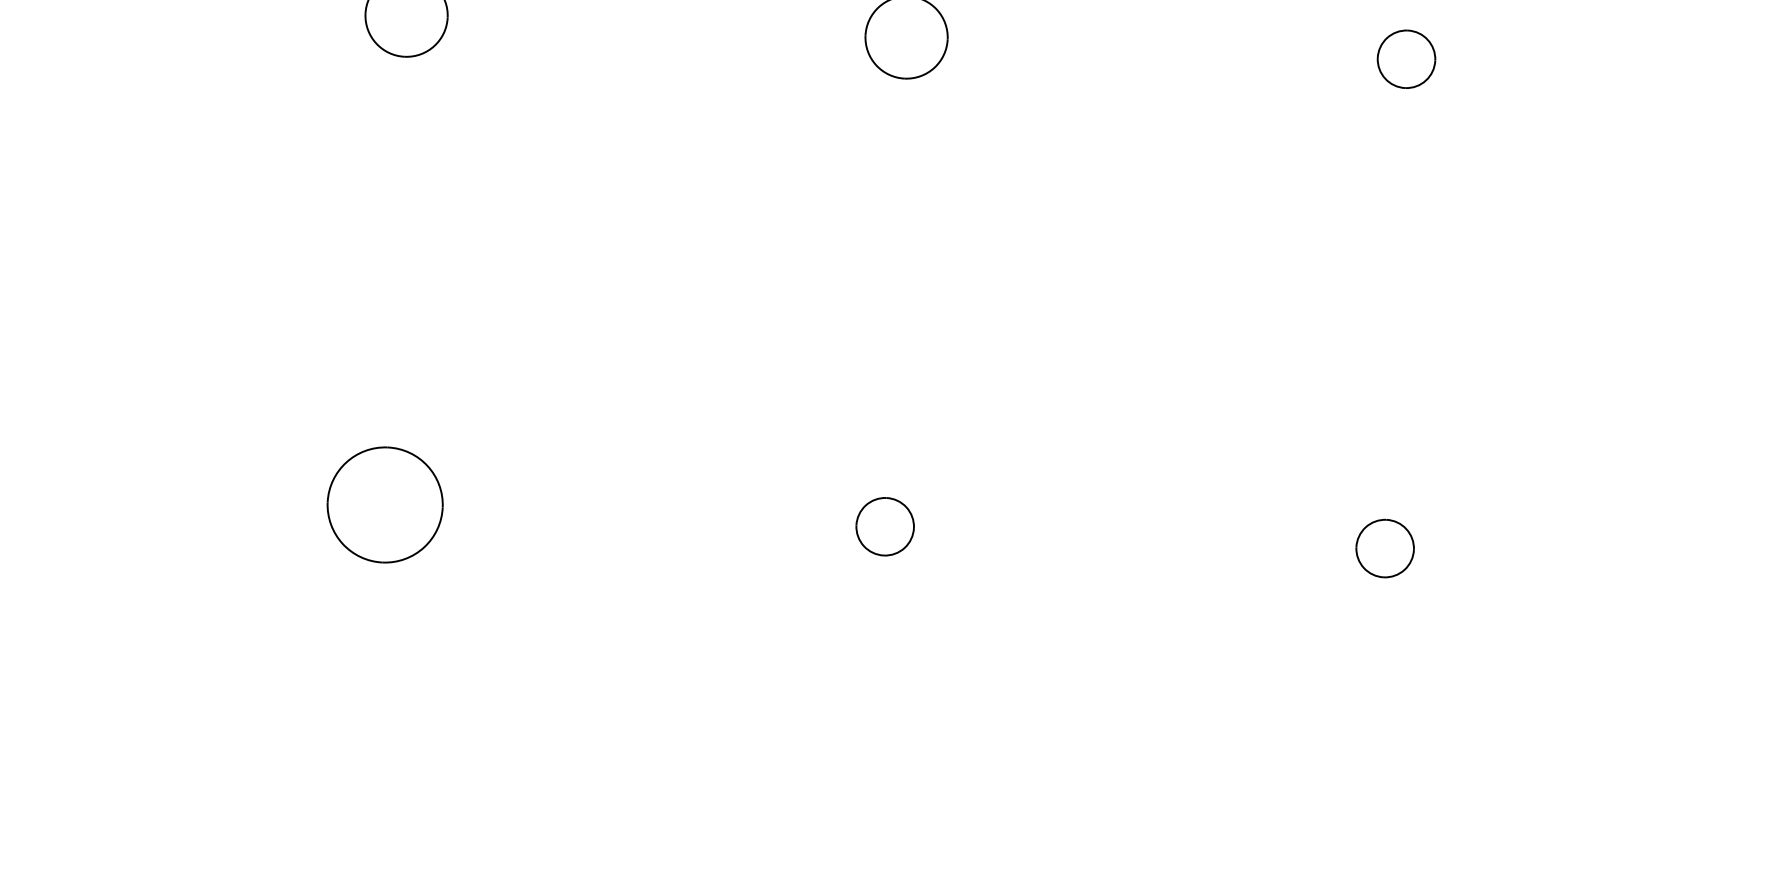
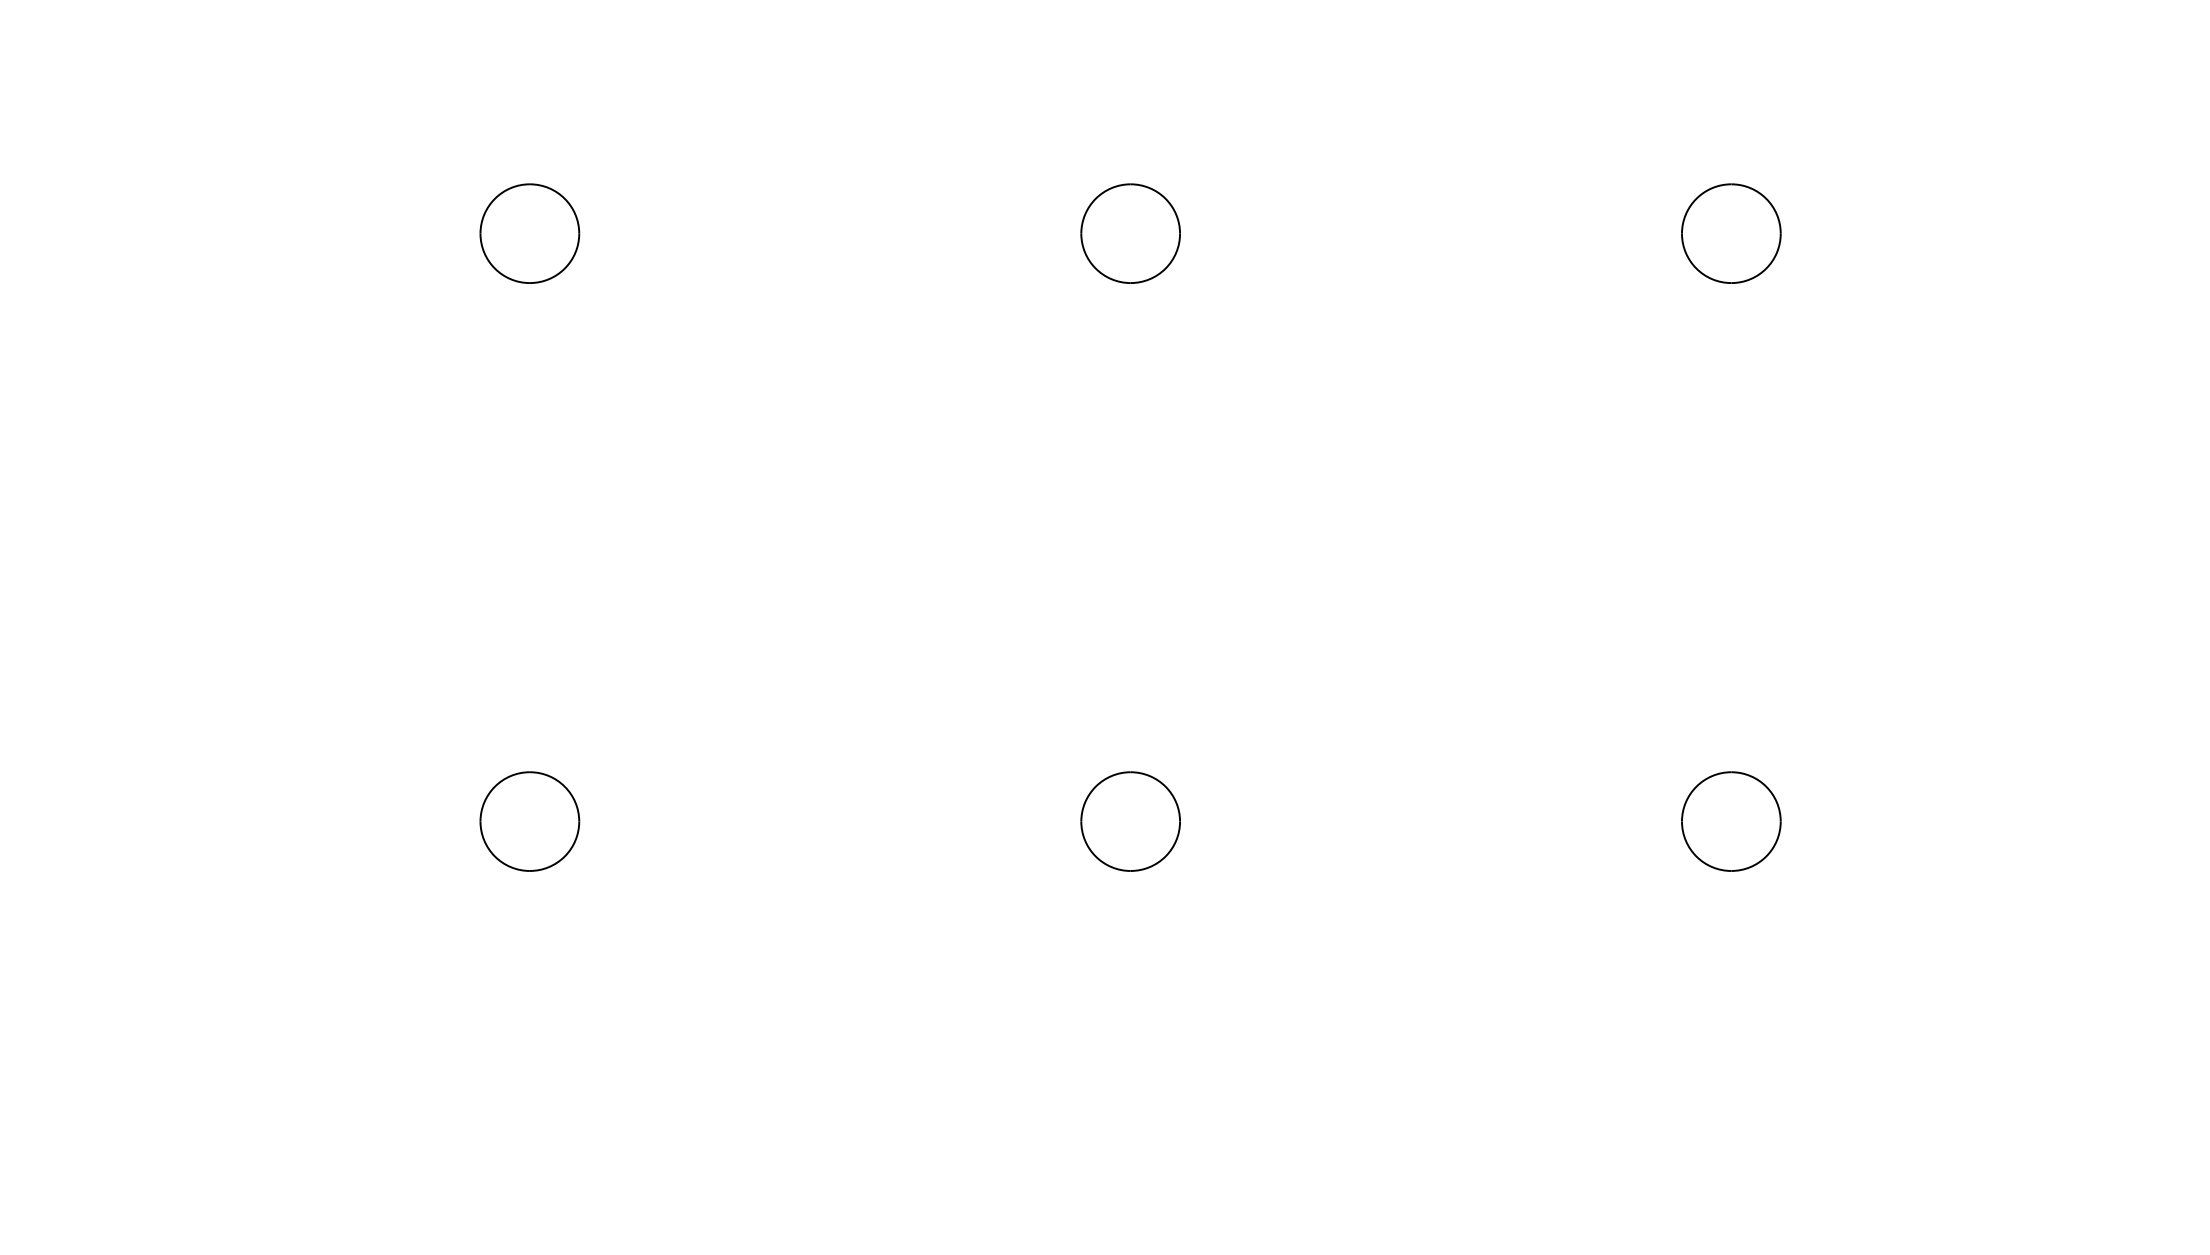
part: (1406, 59) -> (1731, 233), size x1.43
part: (384, 504) -> (529, 821), size x0.71
part: (885, 526) -> (1130, 821), size x1.43
part: (1385, 548) -> (1731, 821), size x1.43

